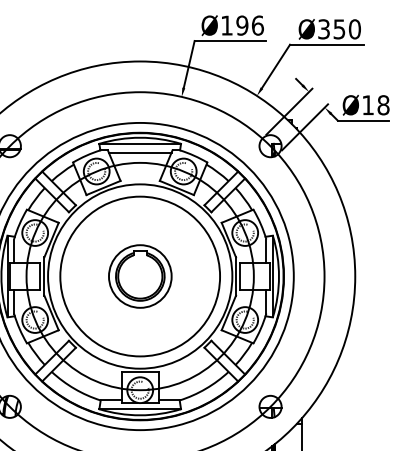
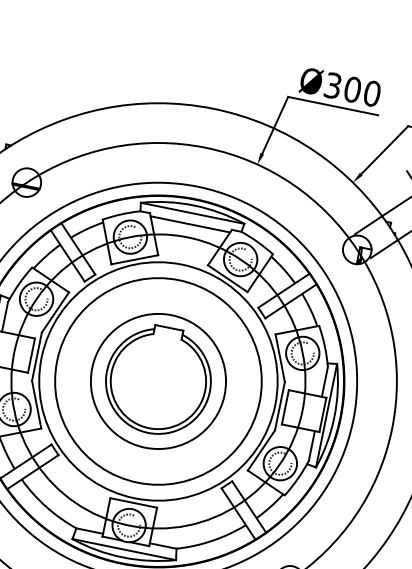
text: (242, 25) -> (352, 89), Ø196 -> Ø300
part: (140, 276) -> (158, 381), size x1.67

